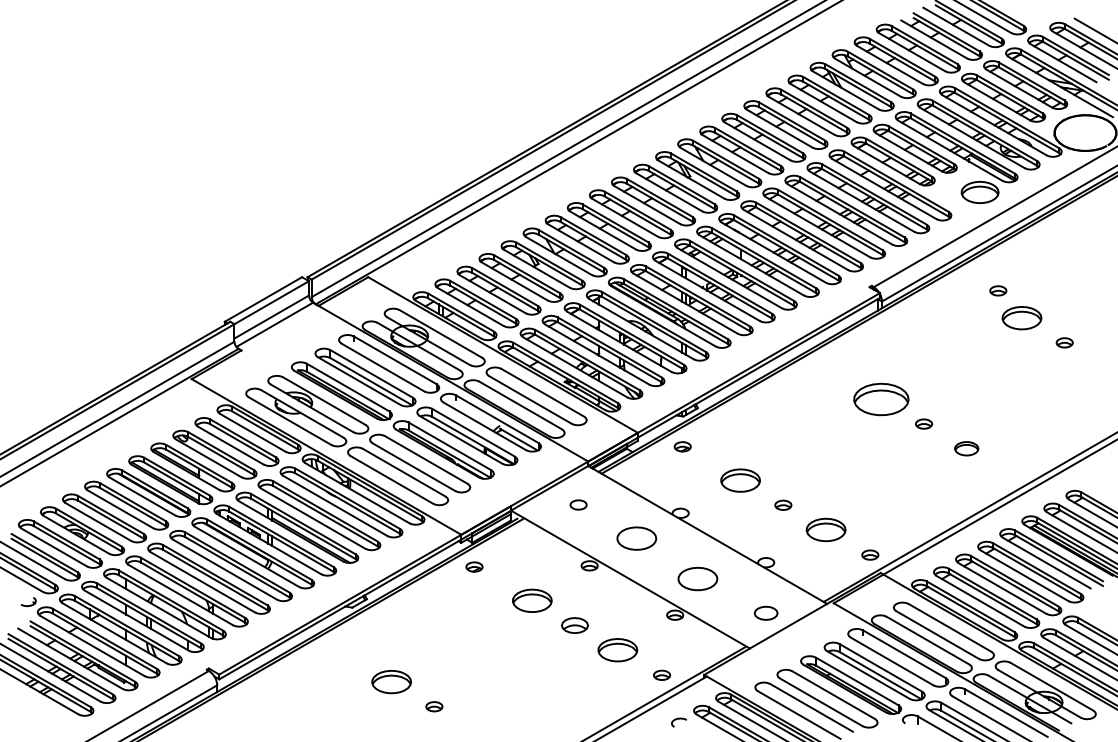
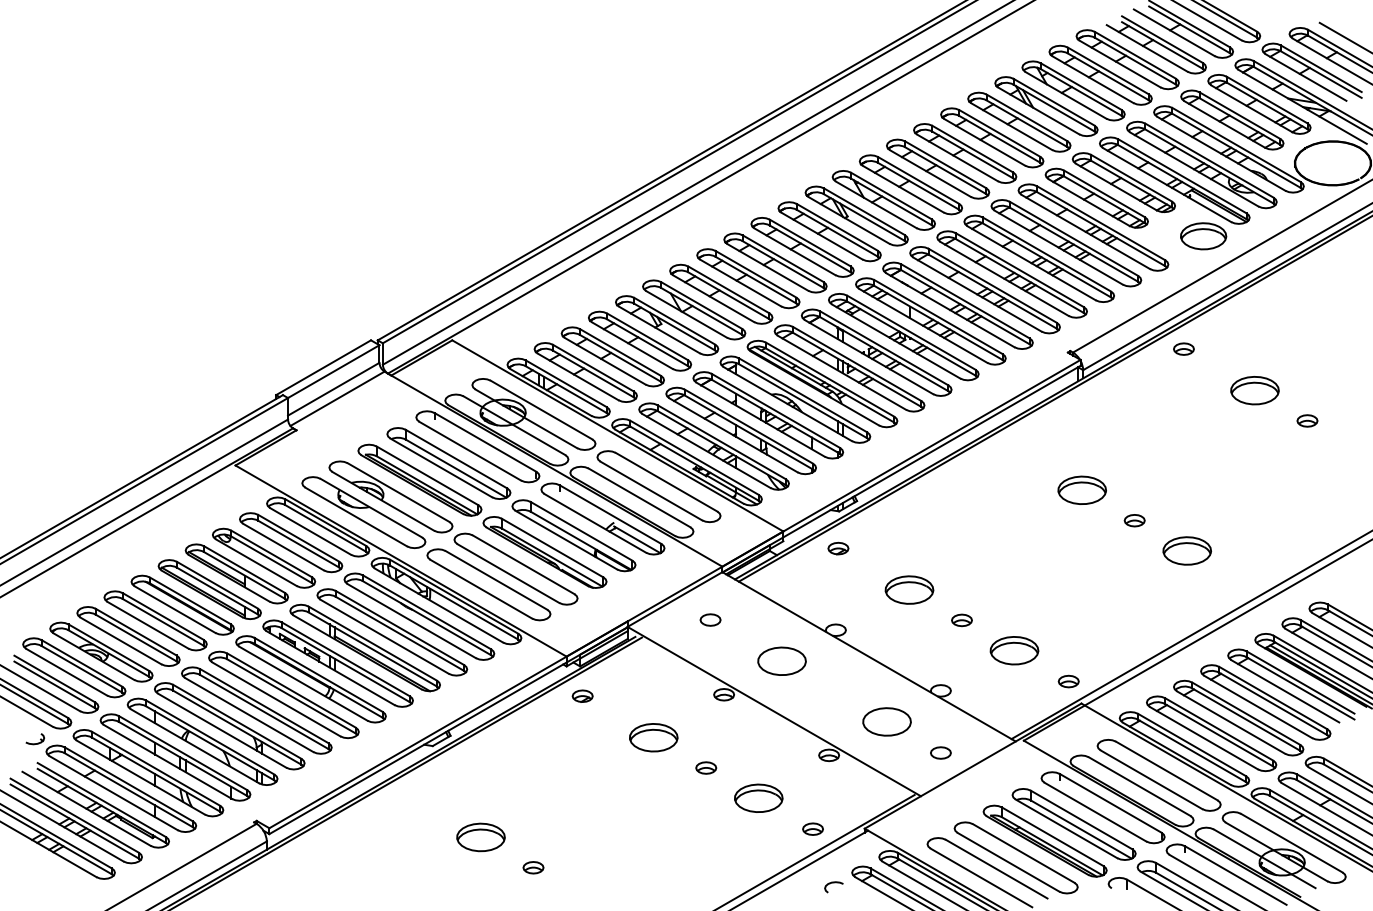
part: (997, 290) -> (1183, 348), moved
part: (880, 398) -> (1081, 489), size x0.71
part: (966, 448) -> (1186, 550), size x1.67
part: (697, 578) -> (886, 721), moved
part: (765, 612) -> (940, 752), size x0.71
part: (575, 625) -> (706, 767), size x0.62

